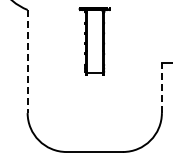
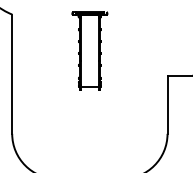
line: (27, 61) -> (12, 74), dashed -> solid
line: (161, 87) -> (167, 104), dashed -> solid

